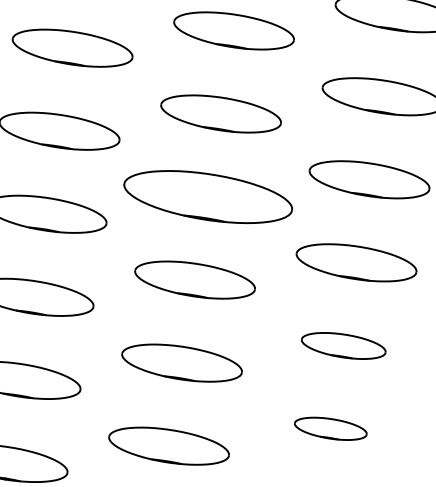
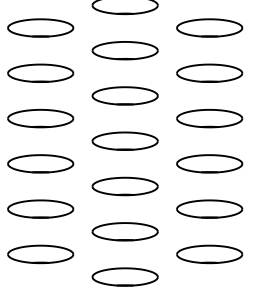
part: (206, 195) -> (124, 95), size x0.71
part: (343, 345) -> (209, 163), size x1.43
part: (330, 427) -> (209, 208), size x1.67

